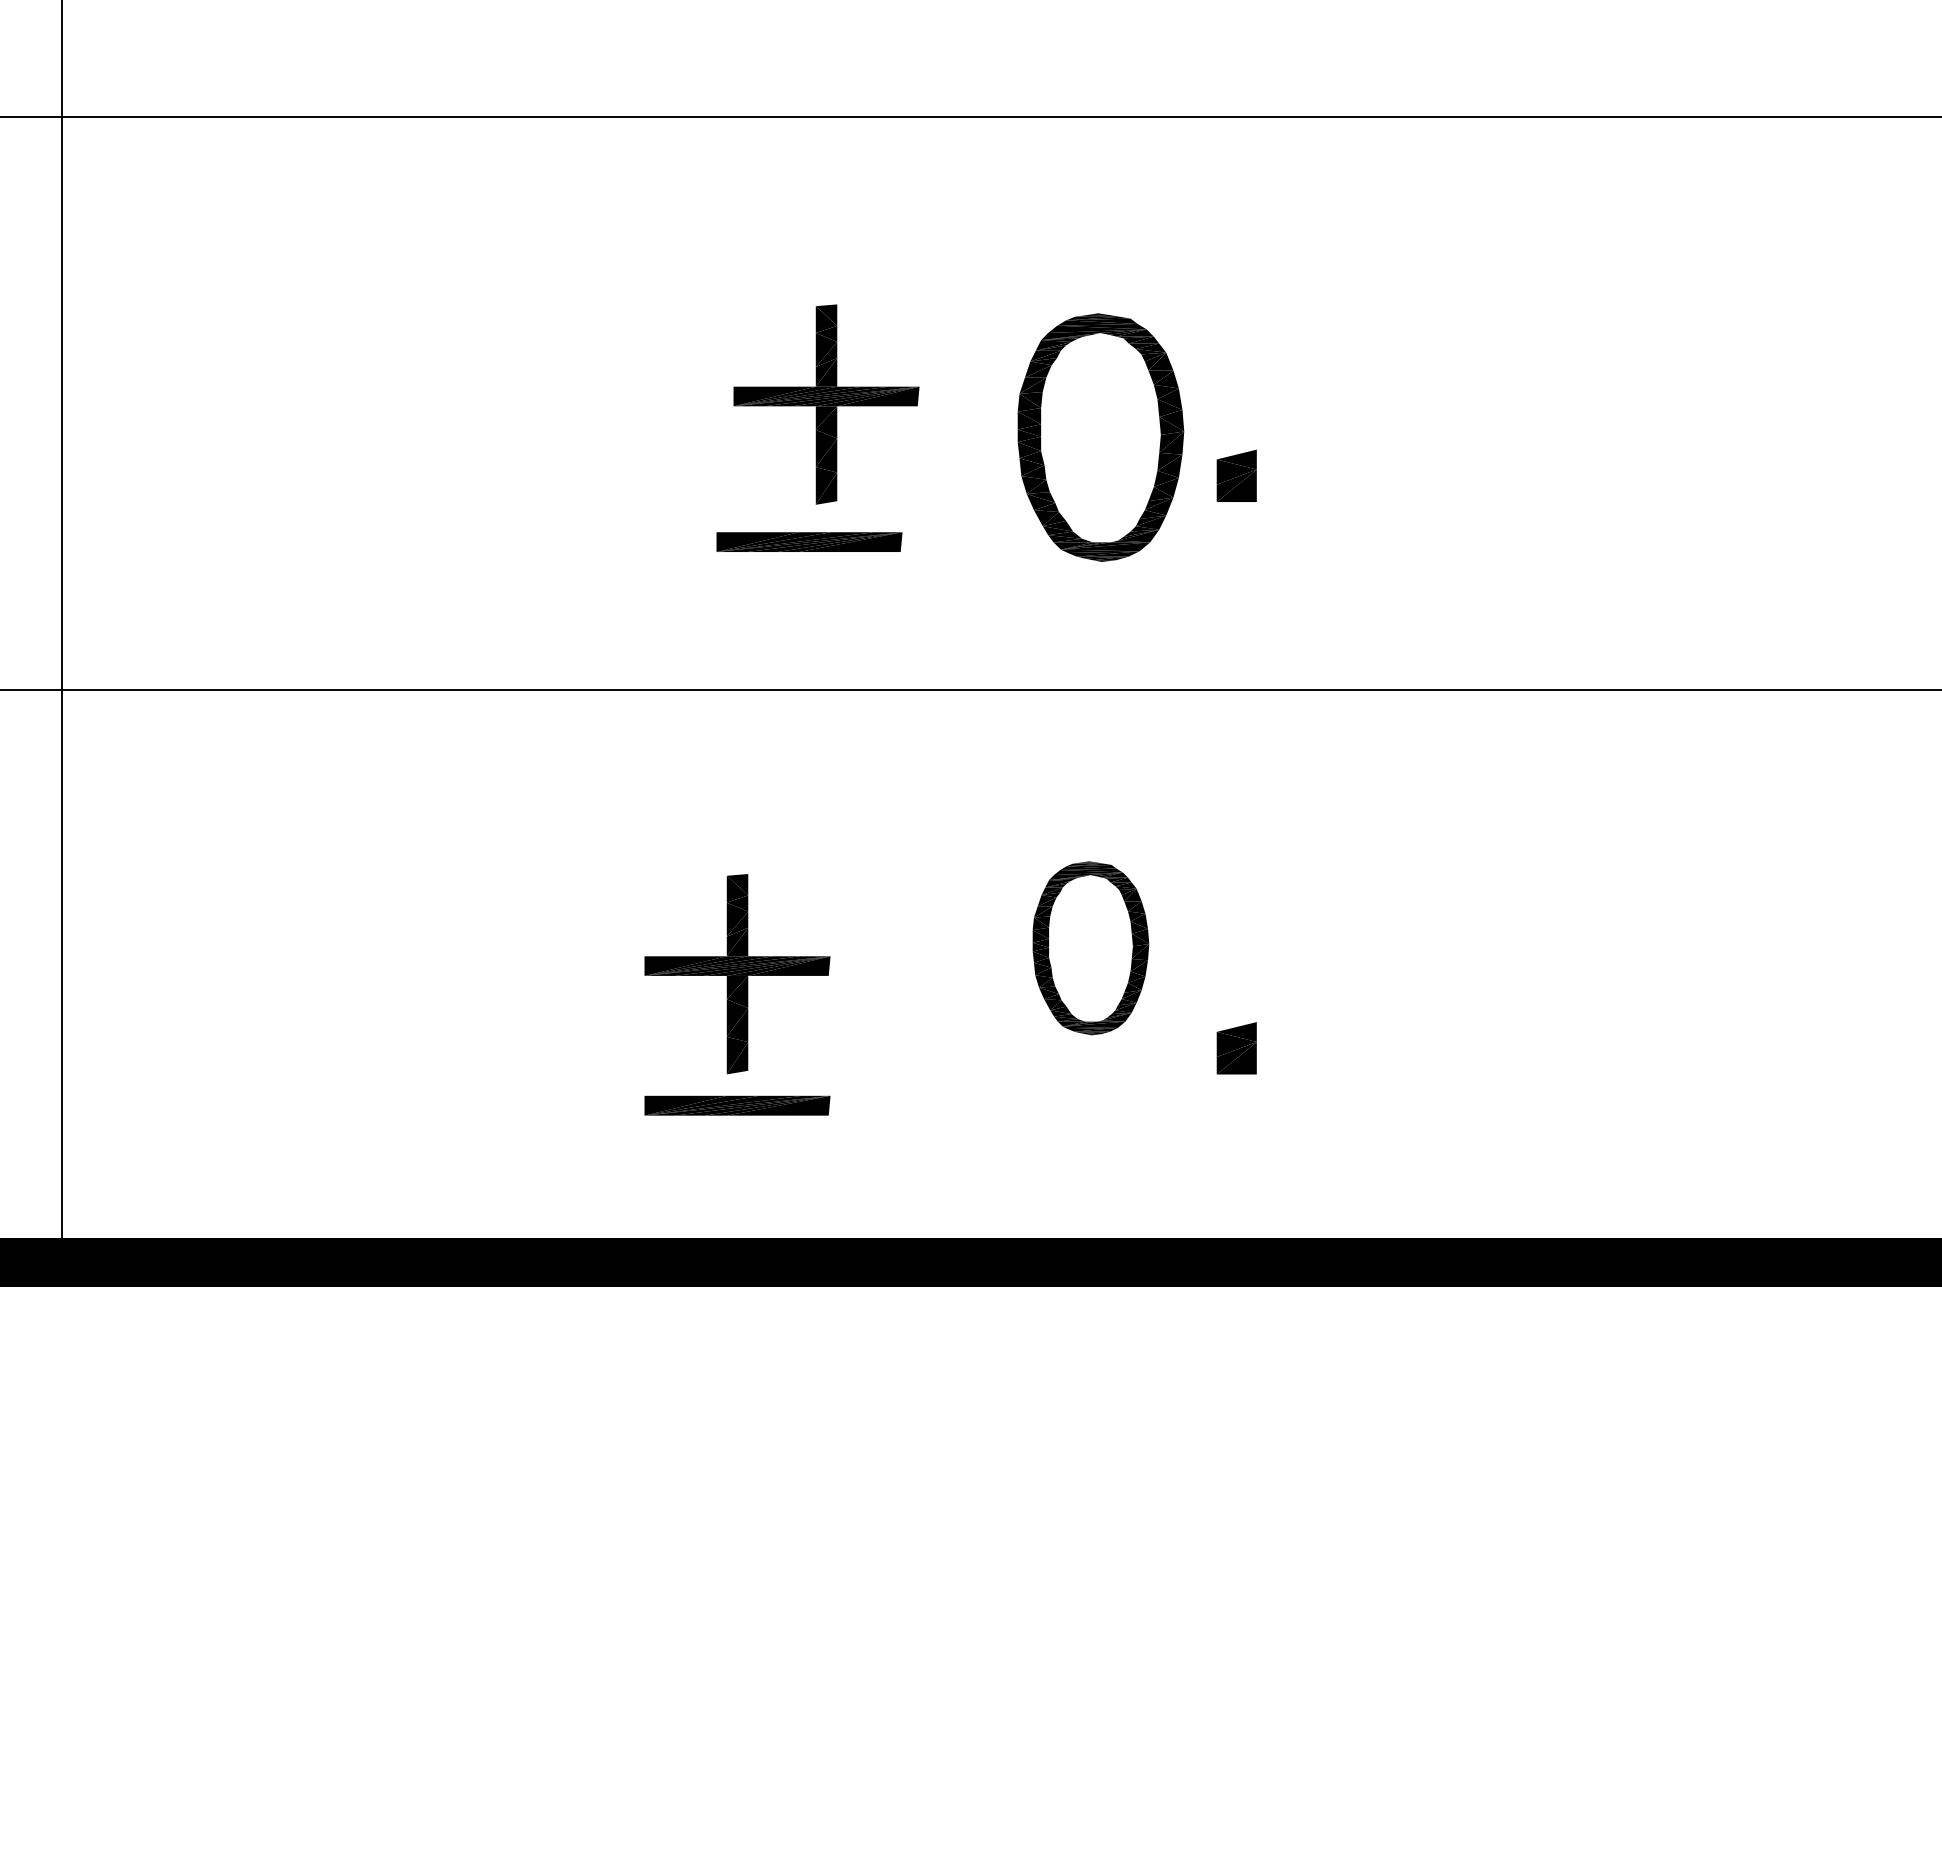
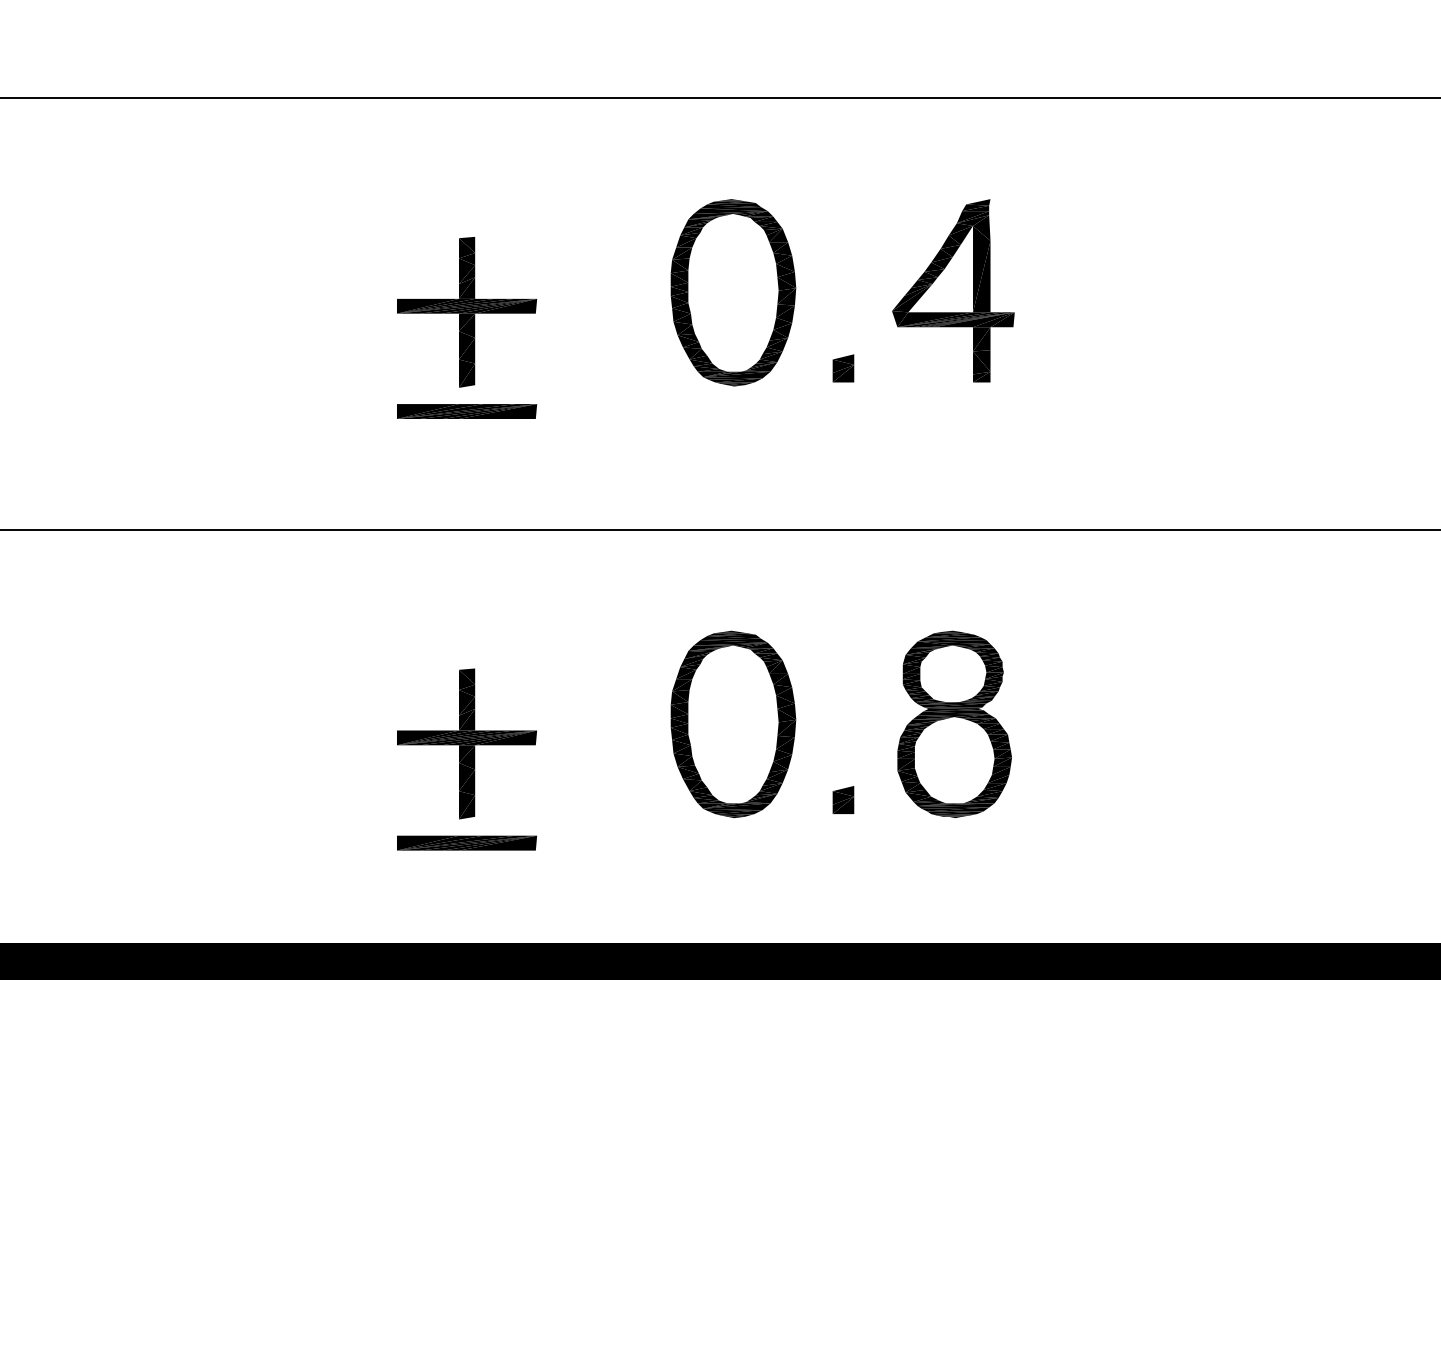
part: (1382, 372) -> (953, 290), added
part: (826, 404) -> (467, 312), moved
part: (1100, 437) -> (733, 292), moved
part: (1236, 475) -> (843, 368), size x0.71
part: (809, 541) -> (467, 411), moved
part: (1090, 948) -> (733, 724), size x1.43
part: (1384, 948) -> (954, 724), added
part: (1236, 1048) -> (843, 800), size x0.71

